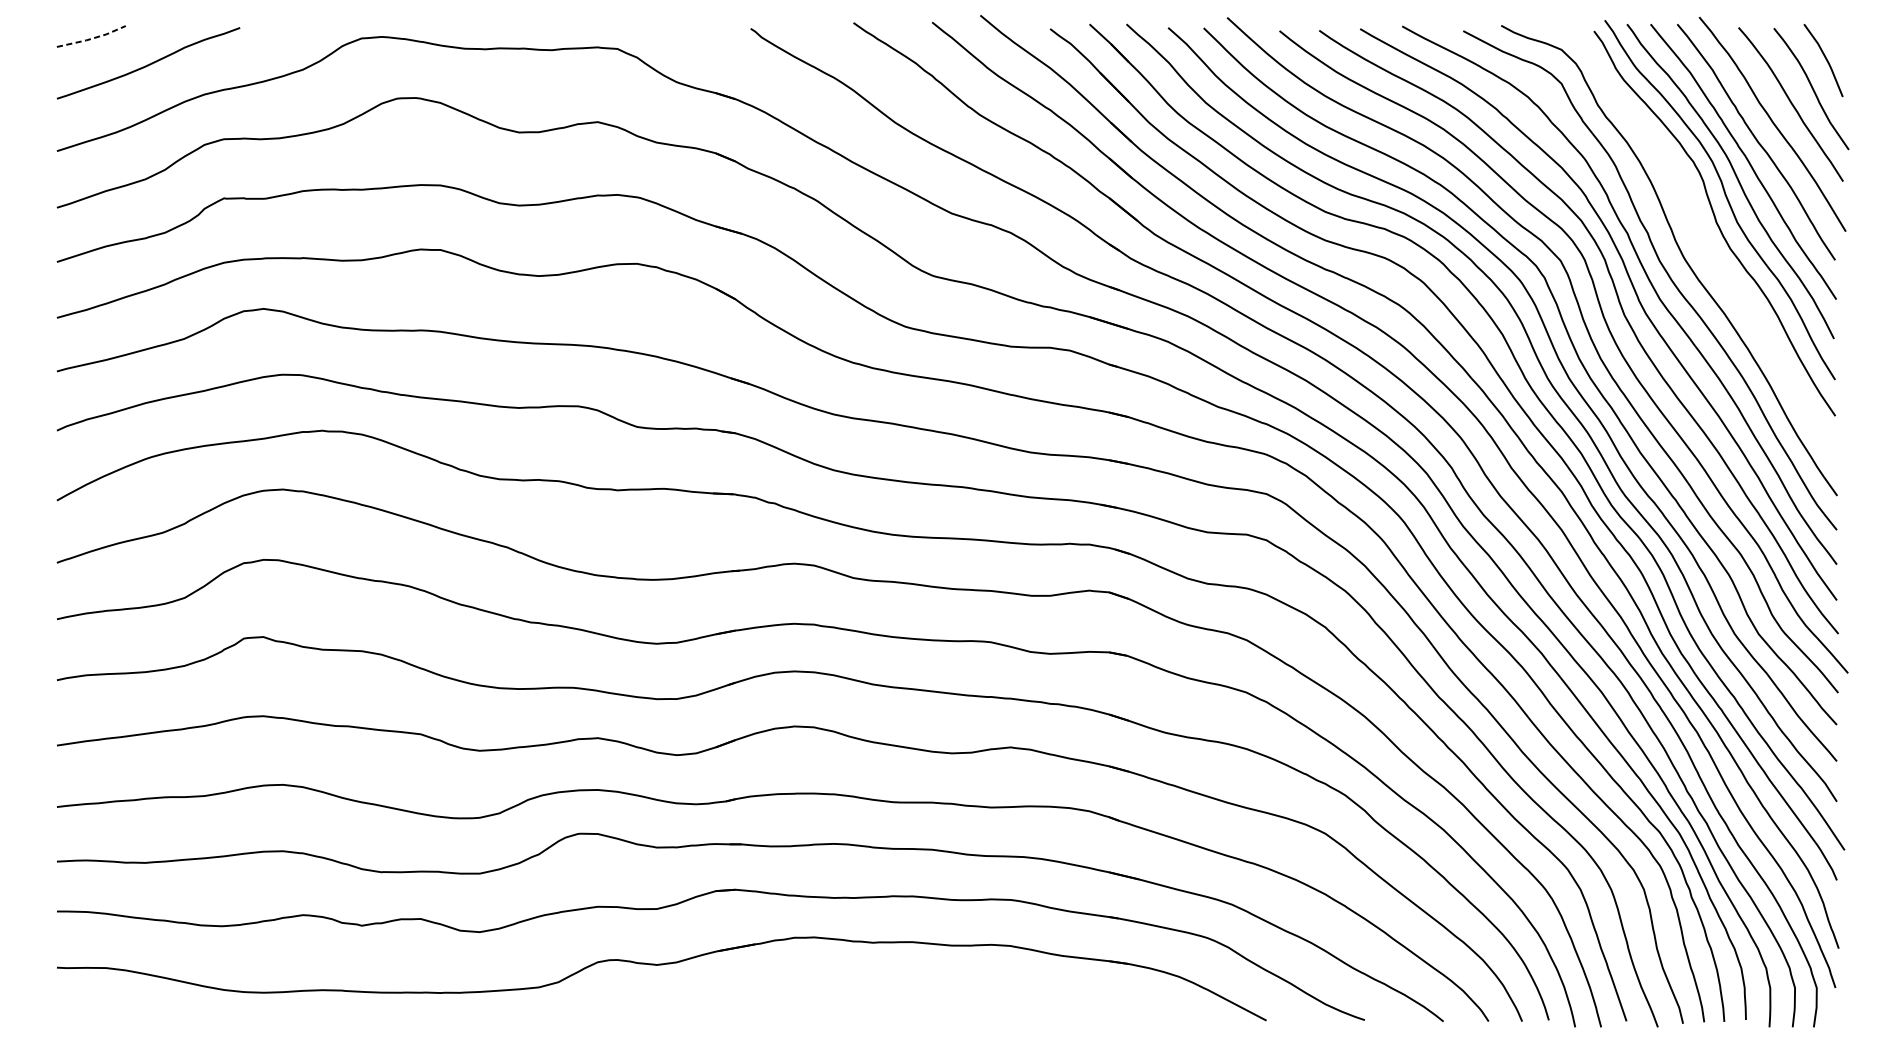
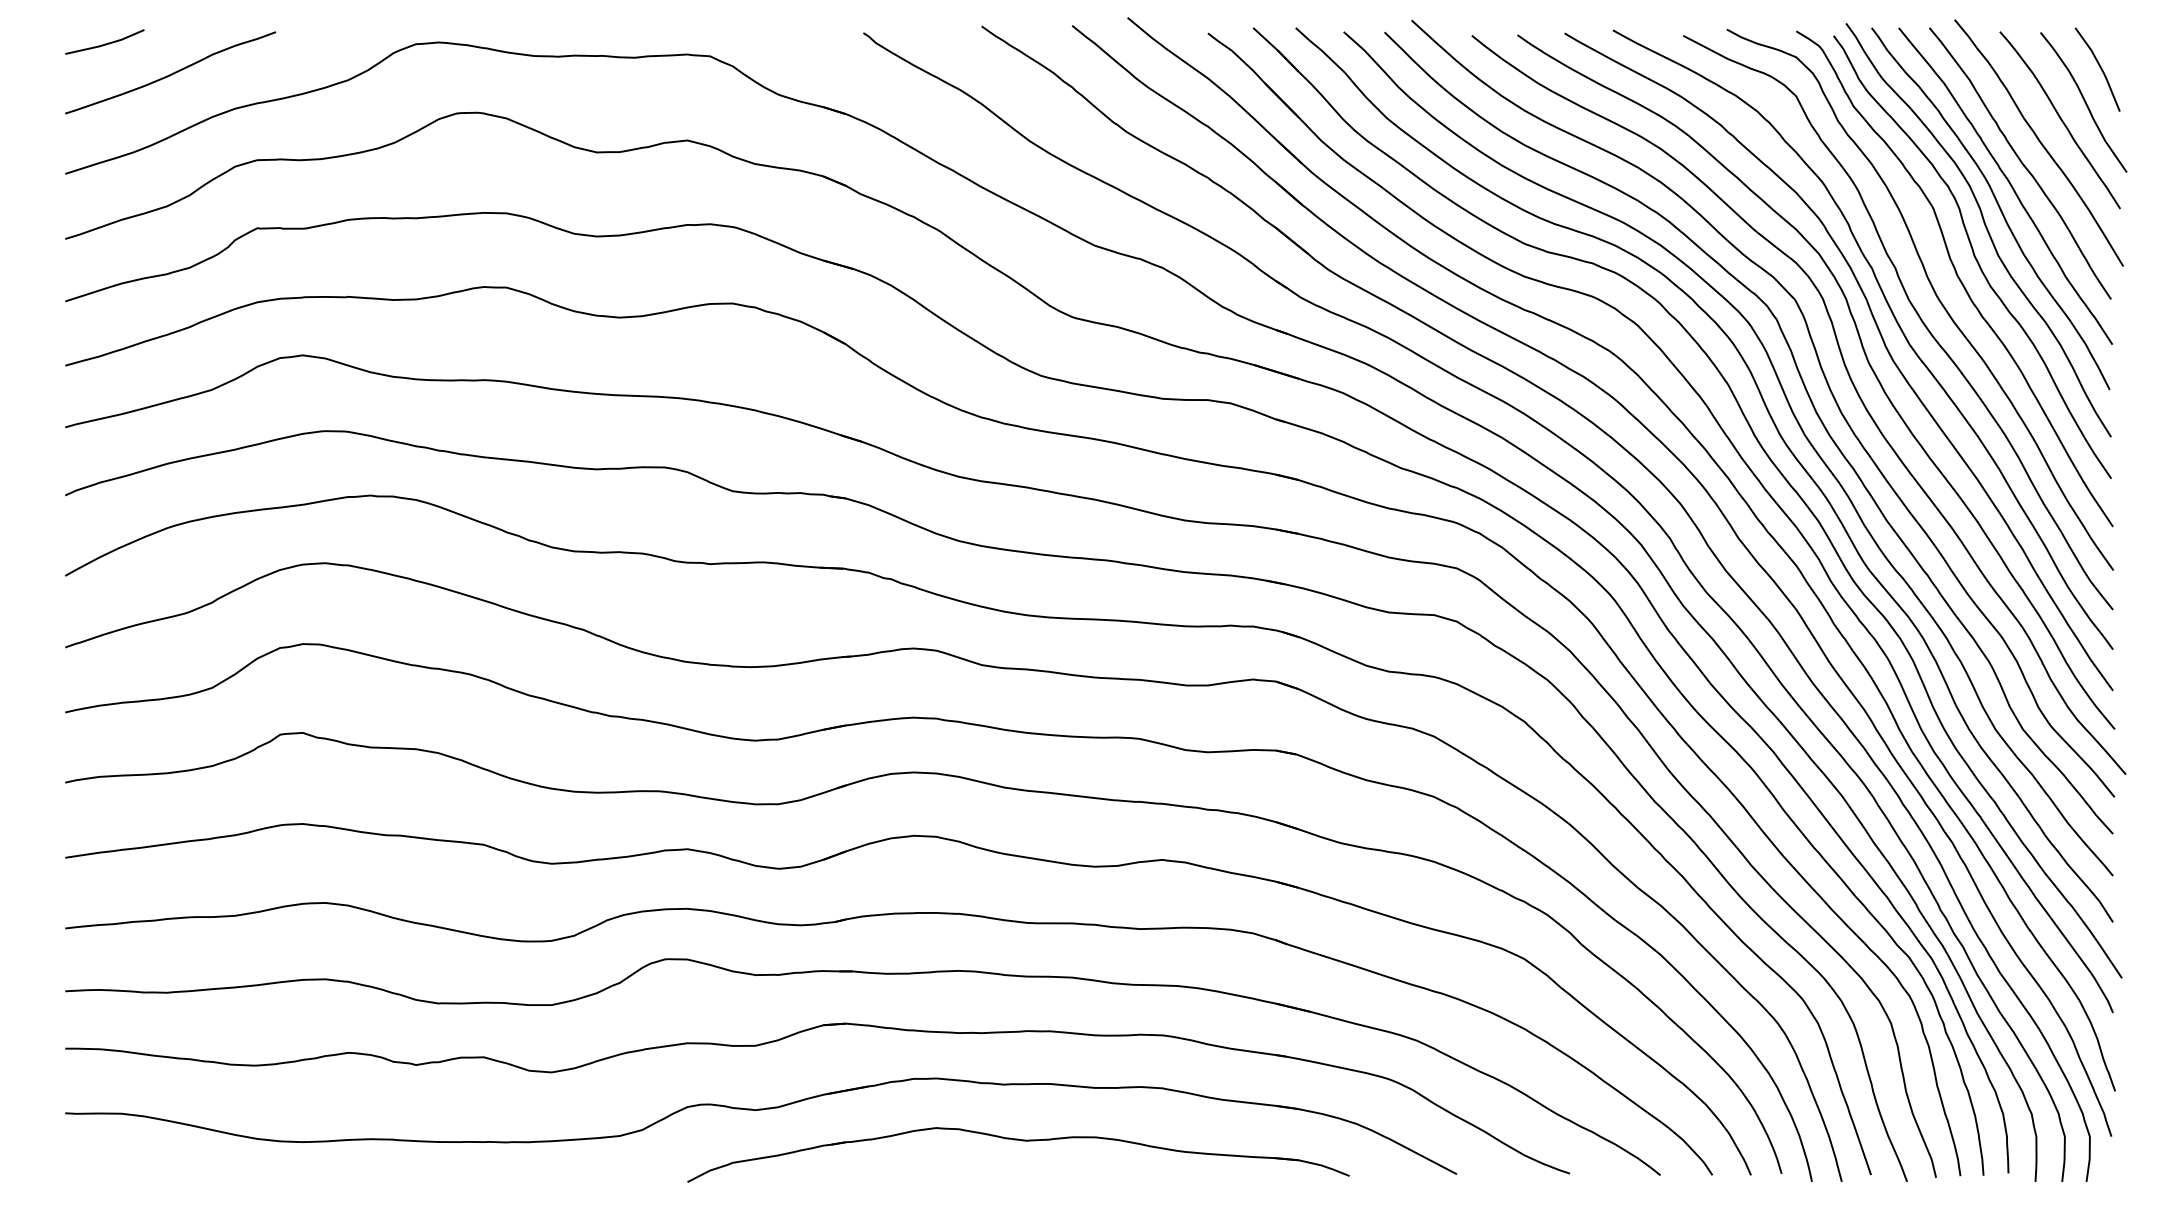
line: (91, 38) -> (105, 44), dashed -> solid
curve: (1700, 240) -> (1956, 276), added
part: (889, 992) -> (1022, 1141), added

